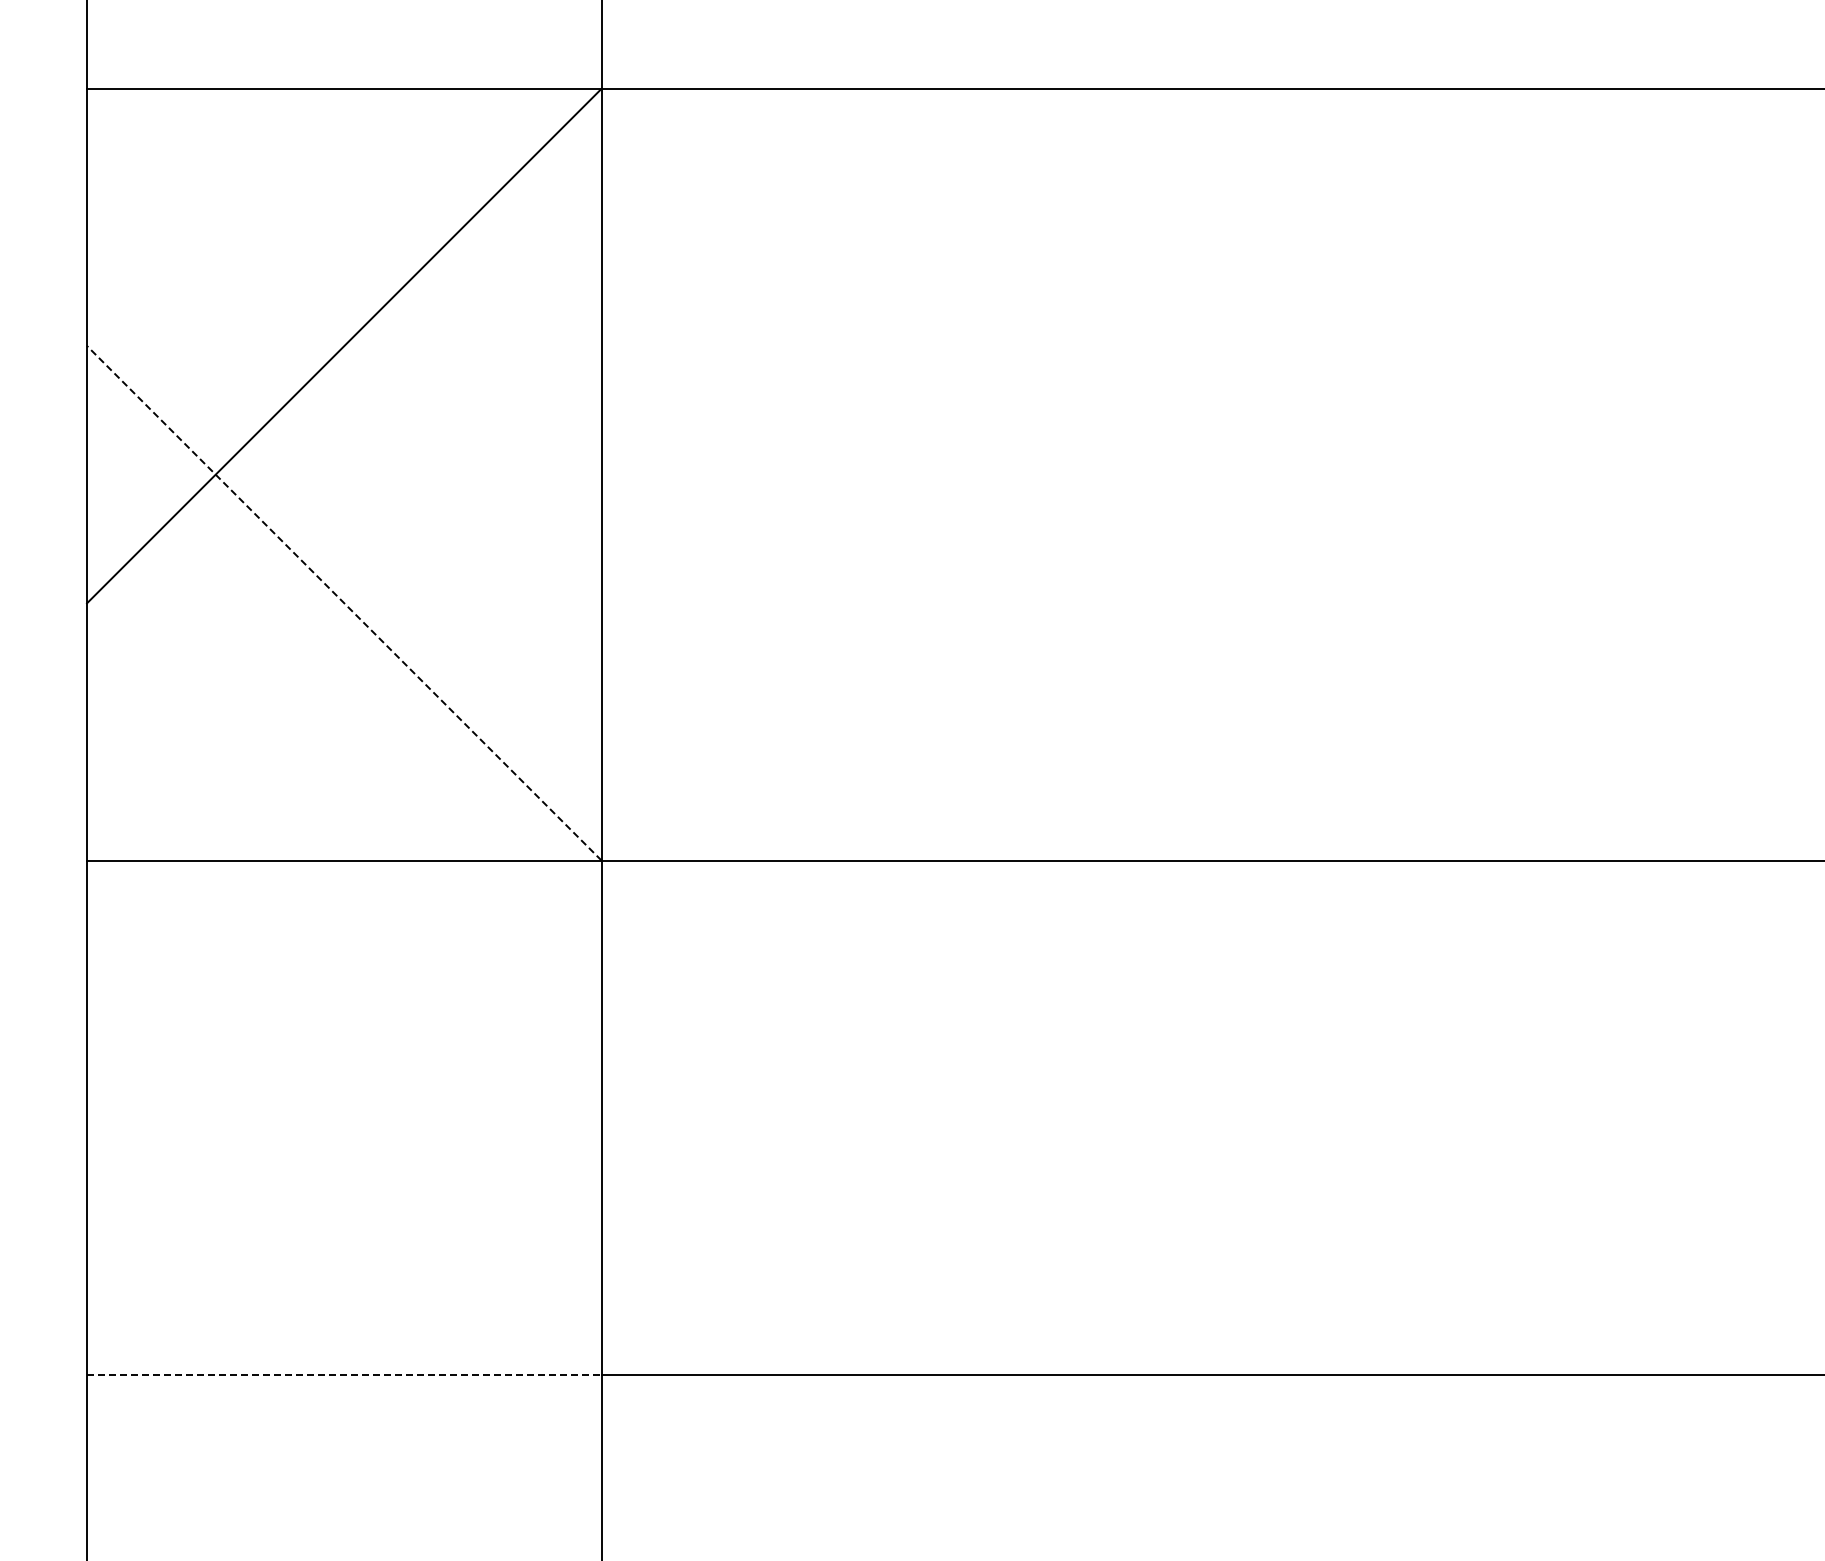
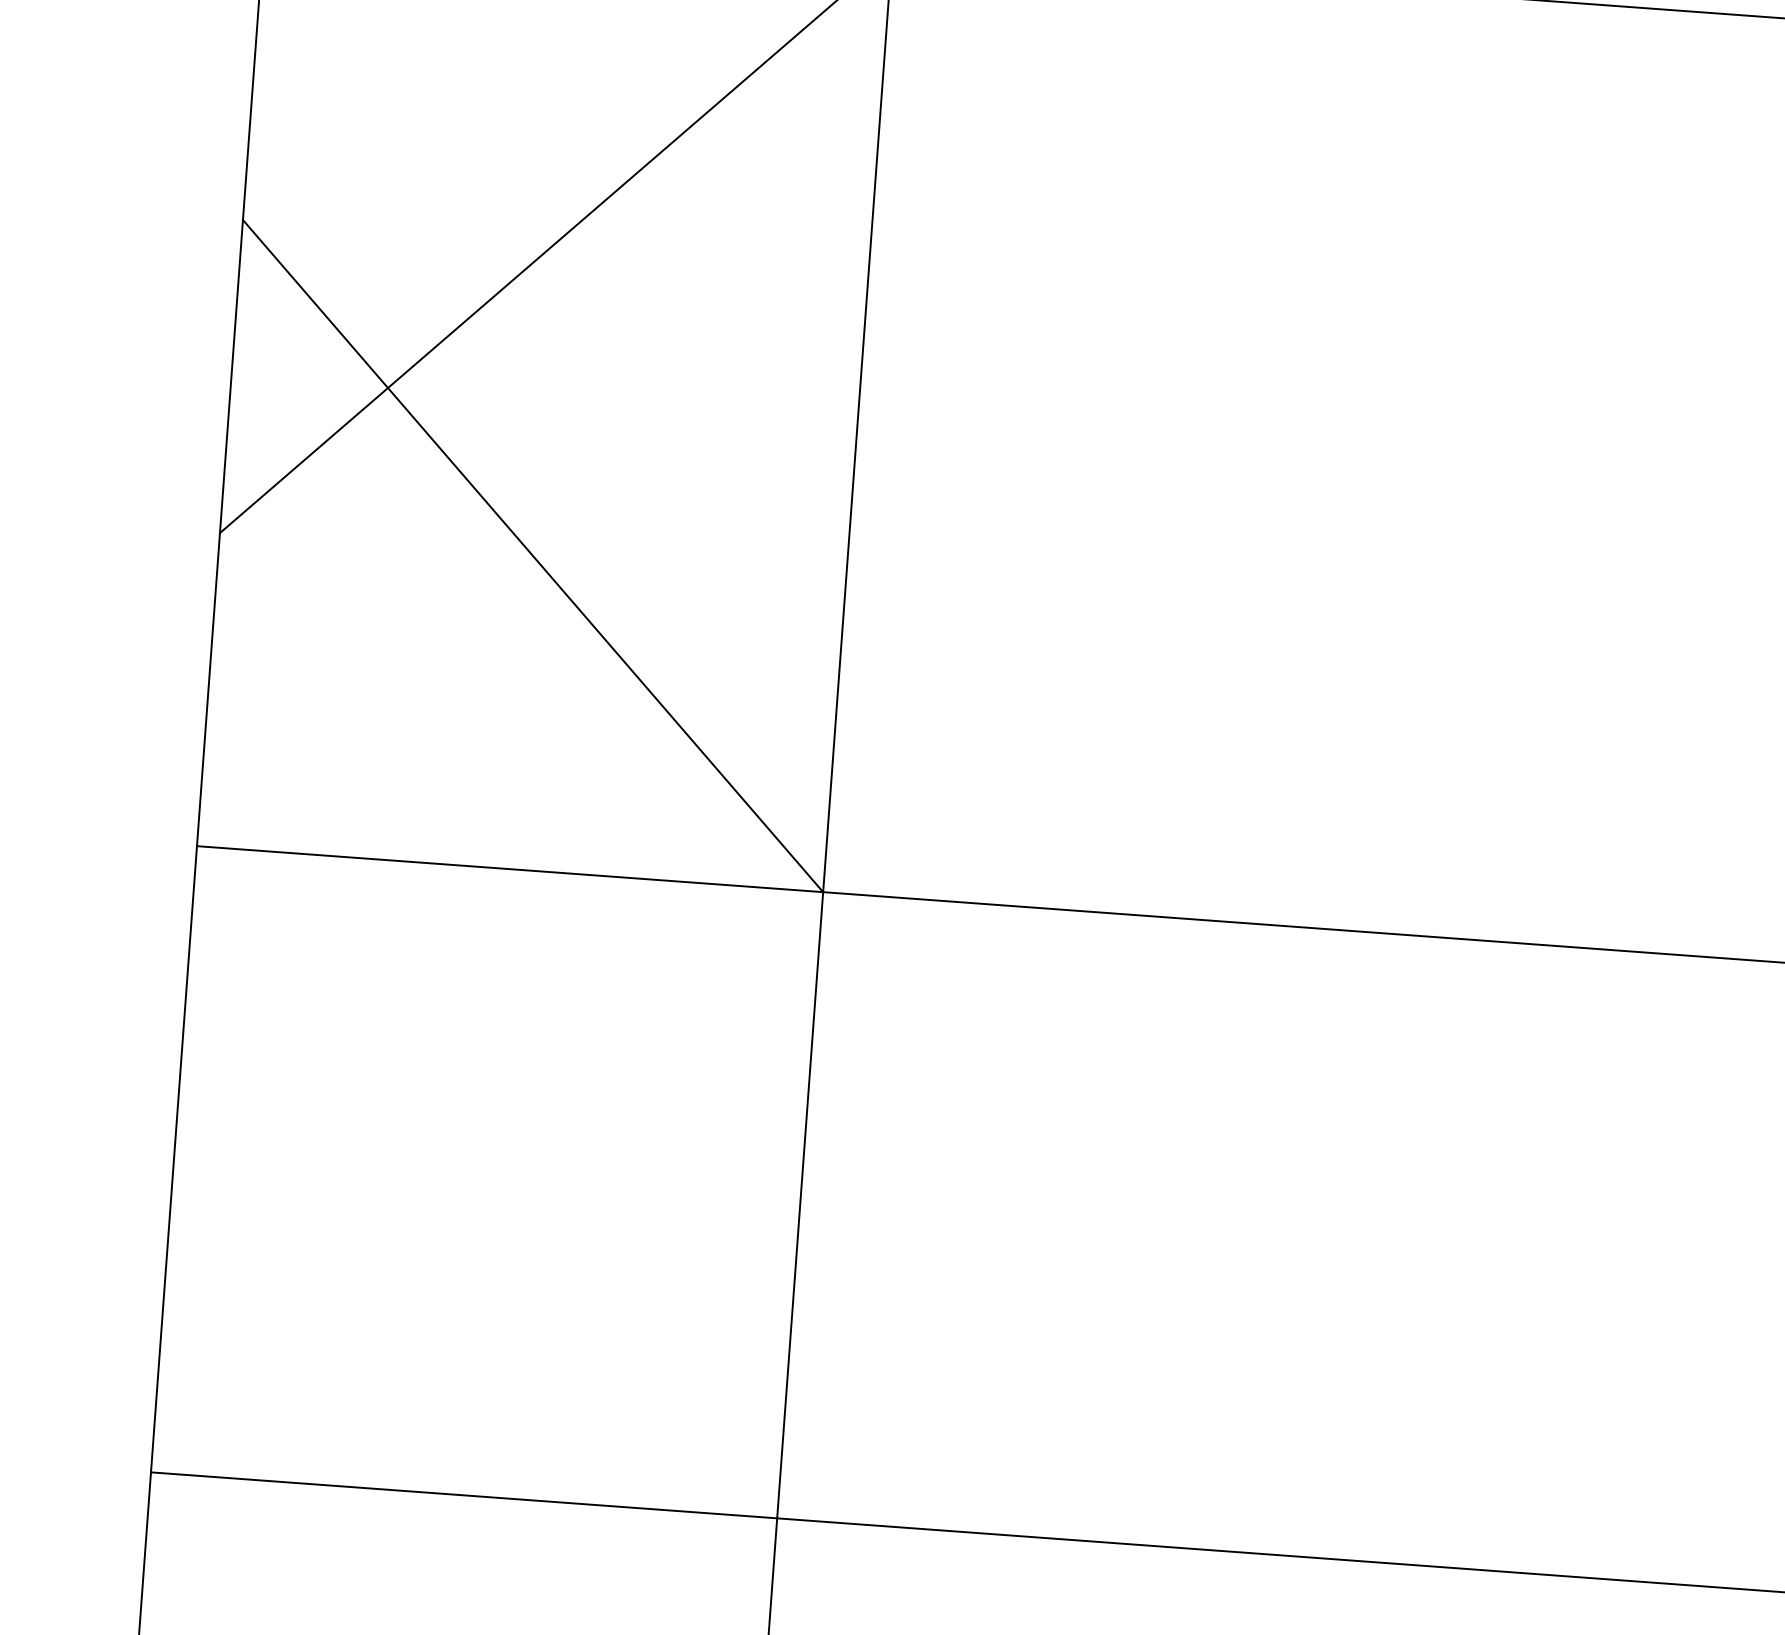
line: (344, 603) -> (533, 556), dashed -> solid
line: (344, 1375) -> (464, 1495), dashed -> solid

